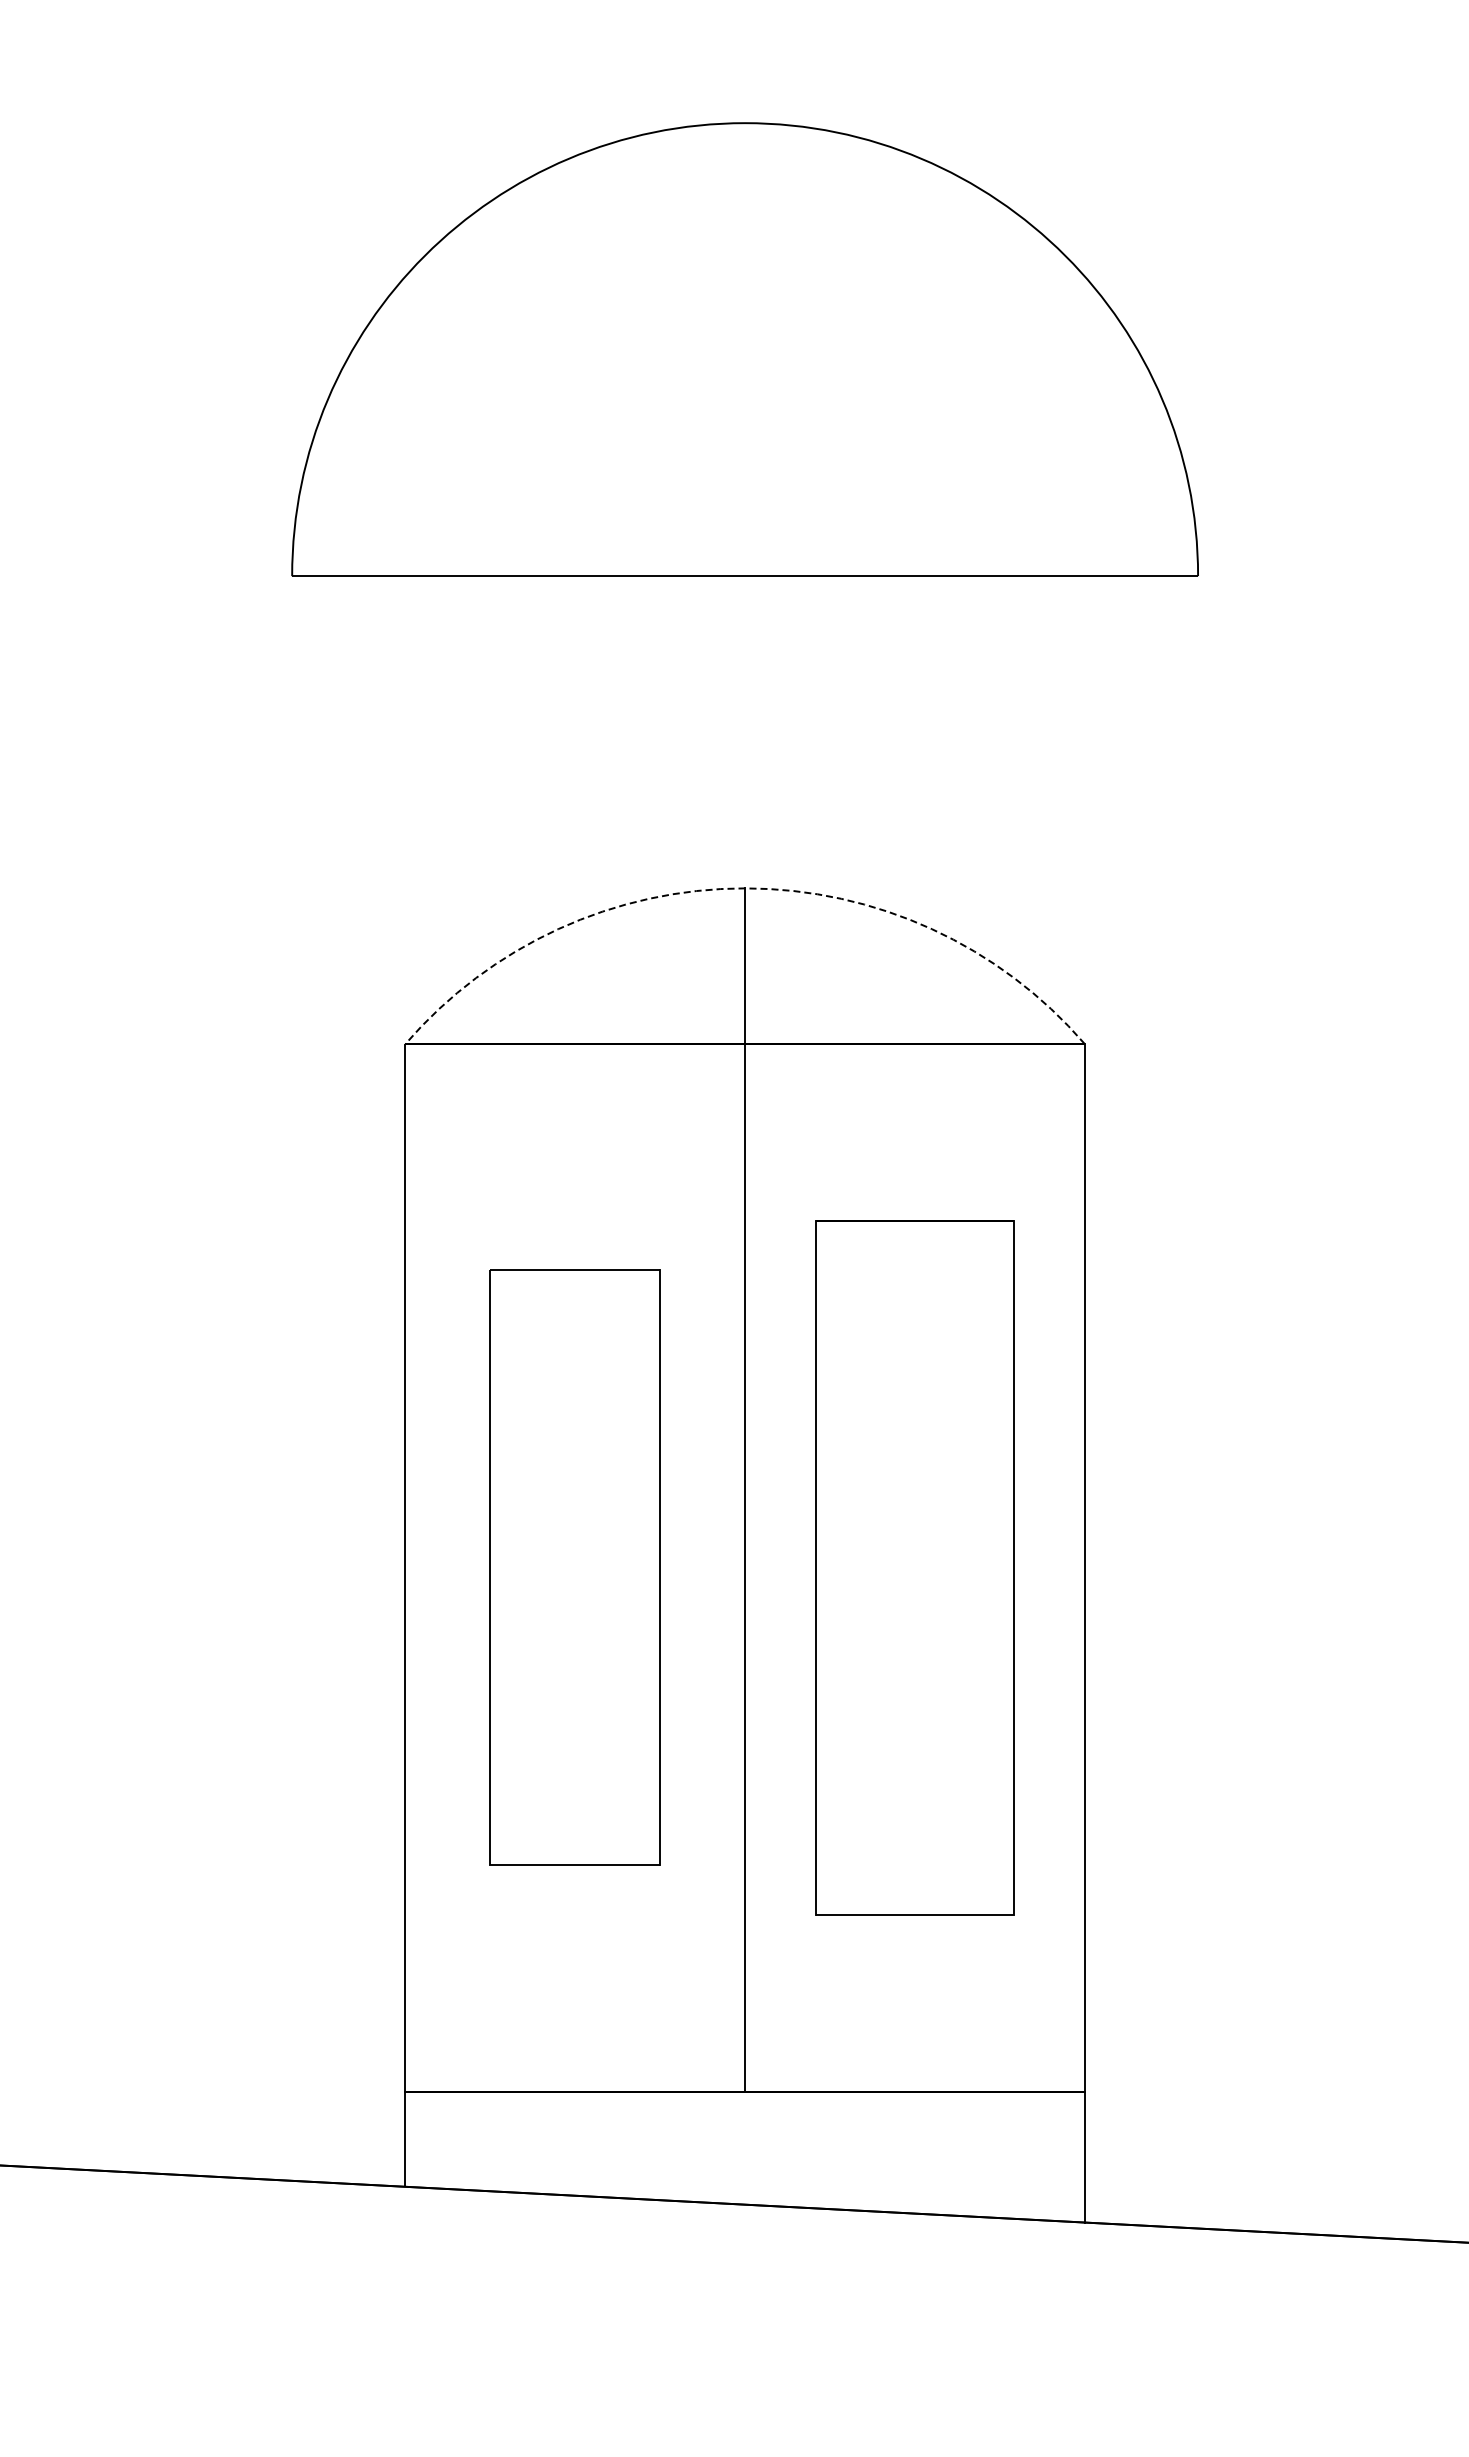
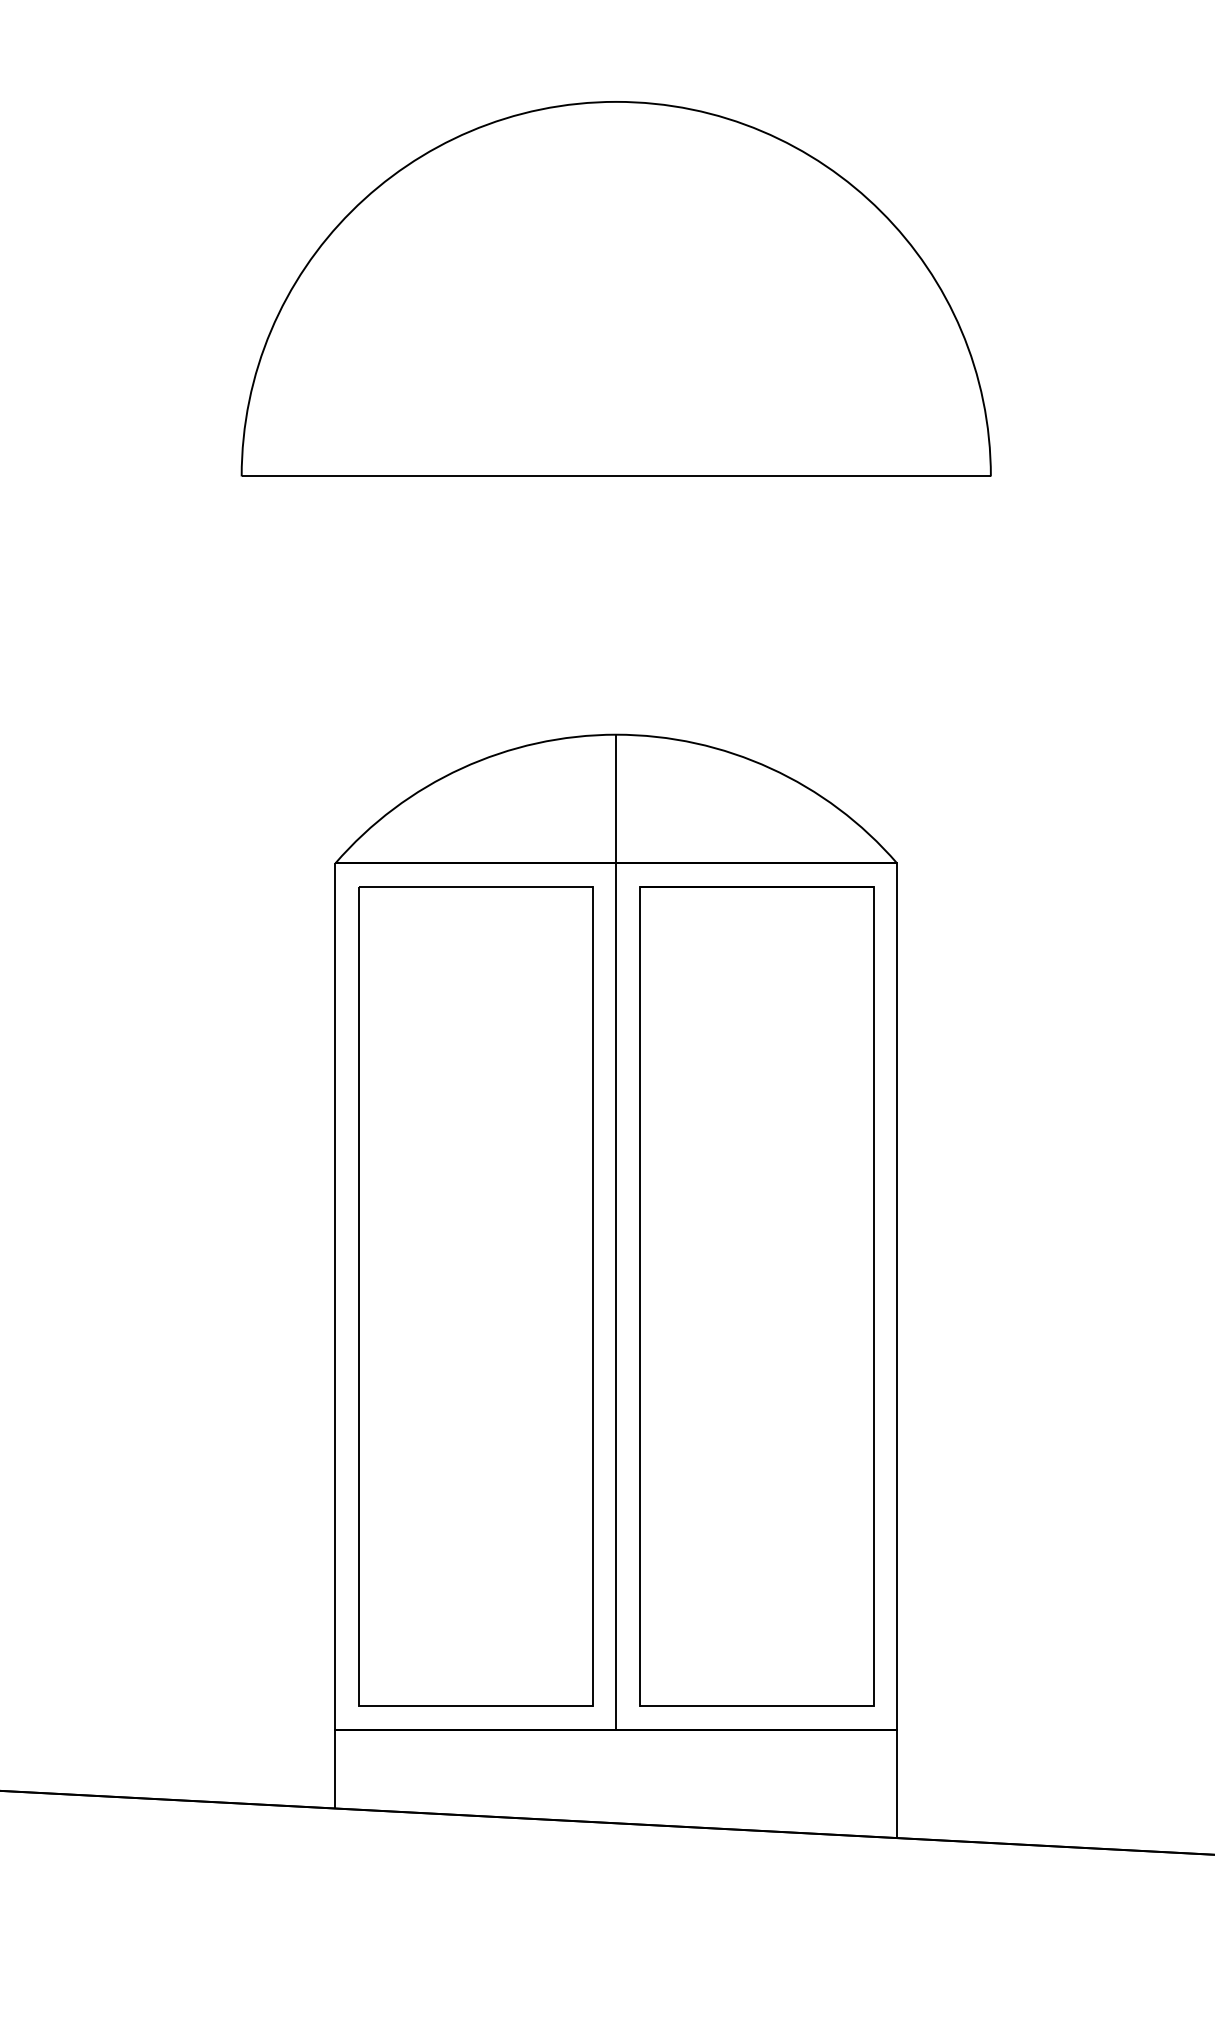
arc: (745, 888) -> (616, 734), dashed -> solid
part: (575, 1567) -> (476, 1296), size x1.67
part: (914, 1567) -> (756, 1296), size x1.43

